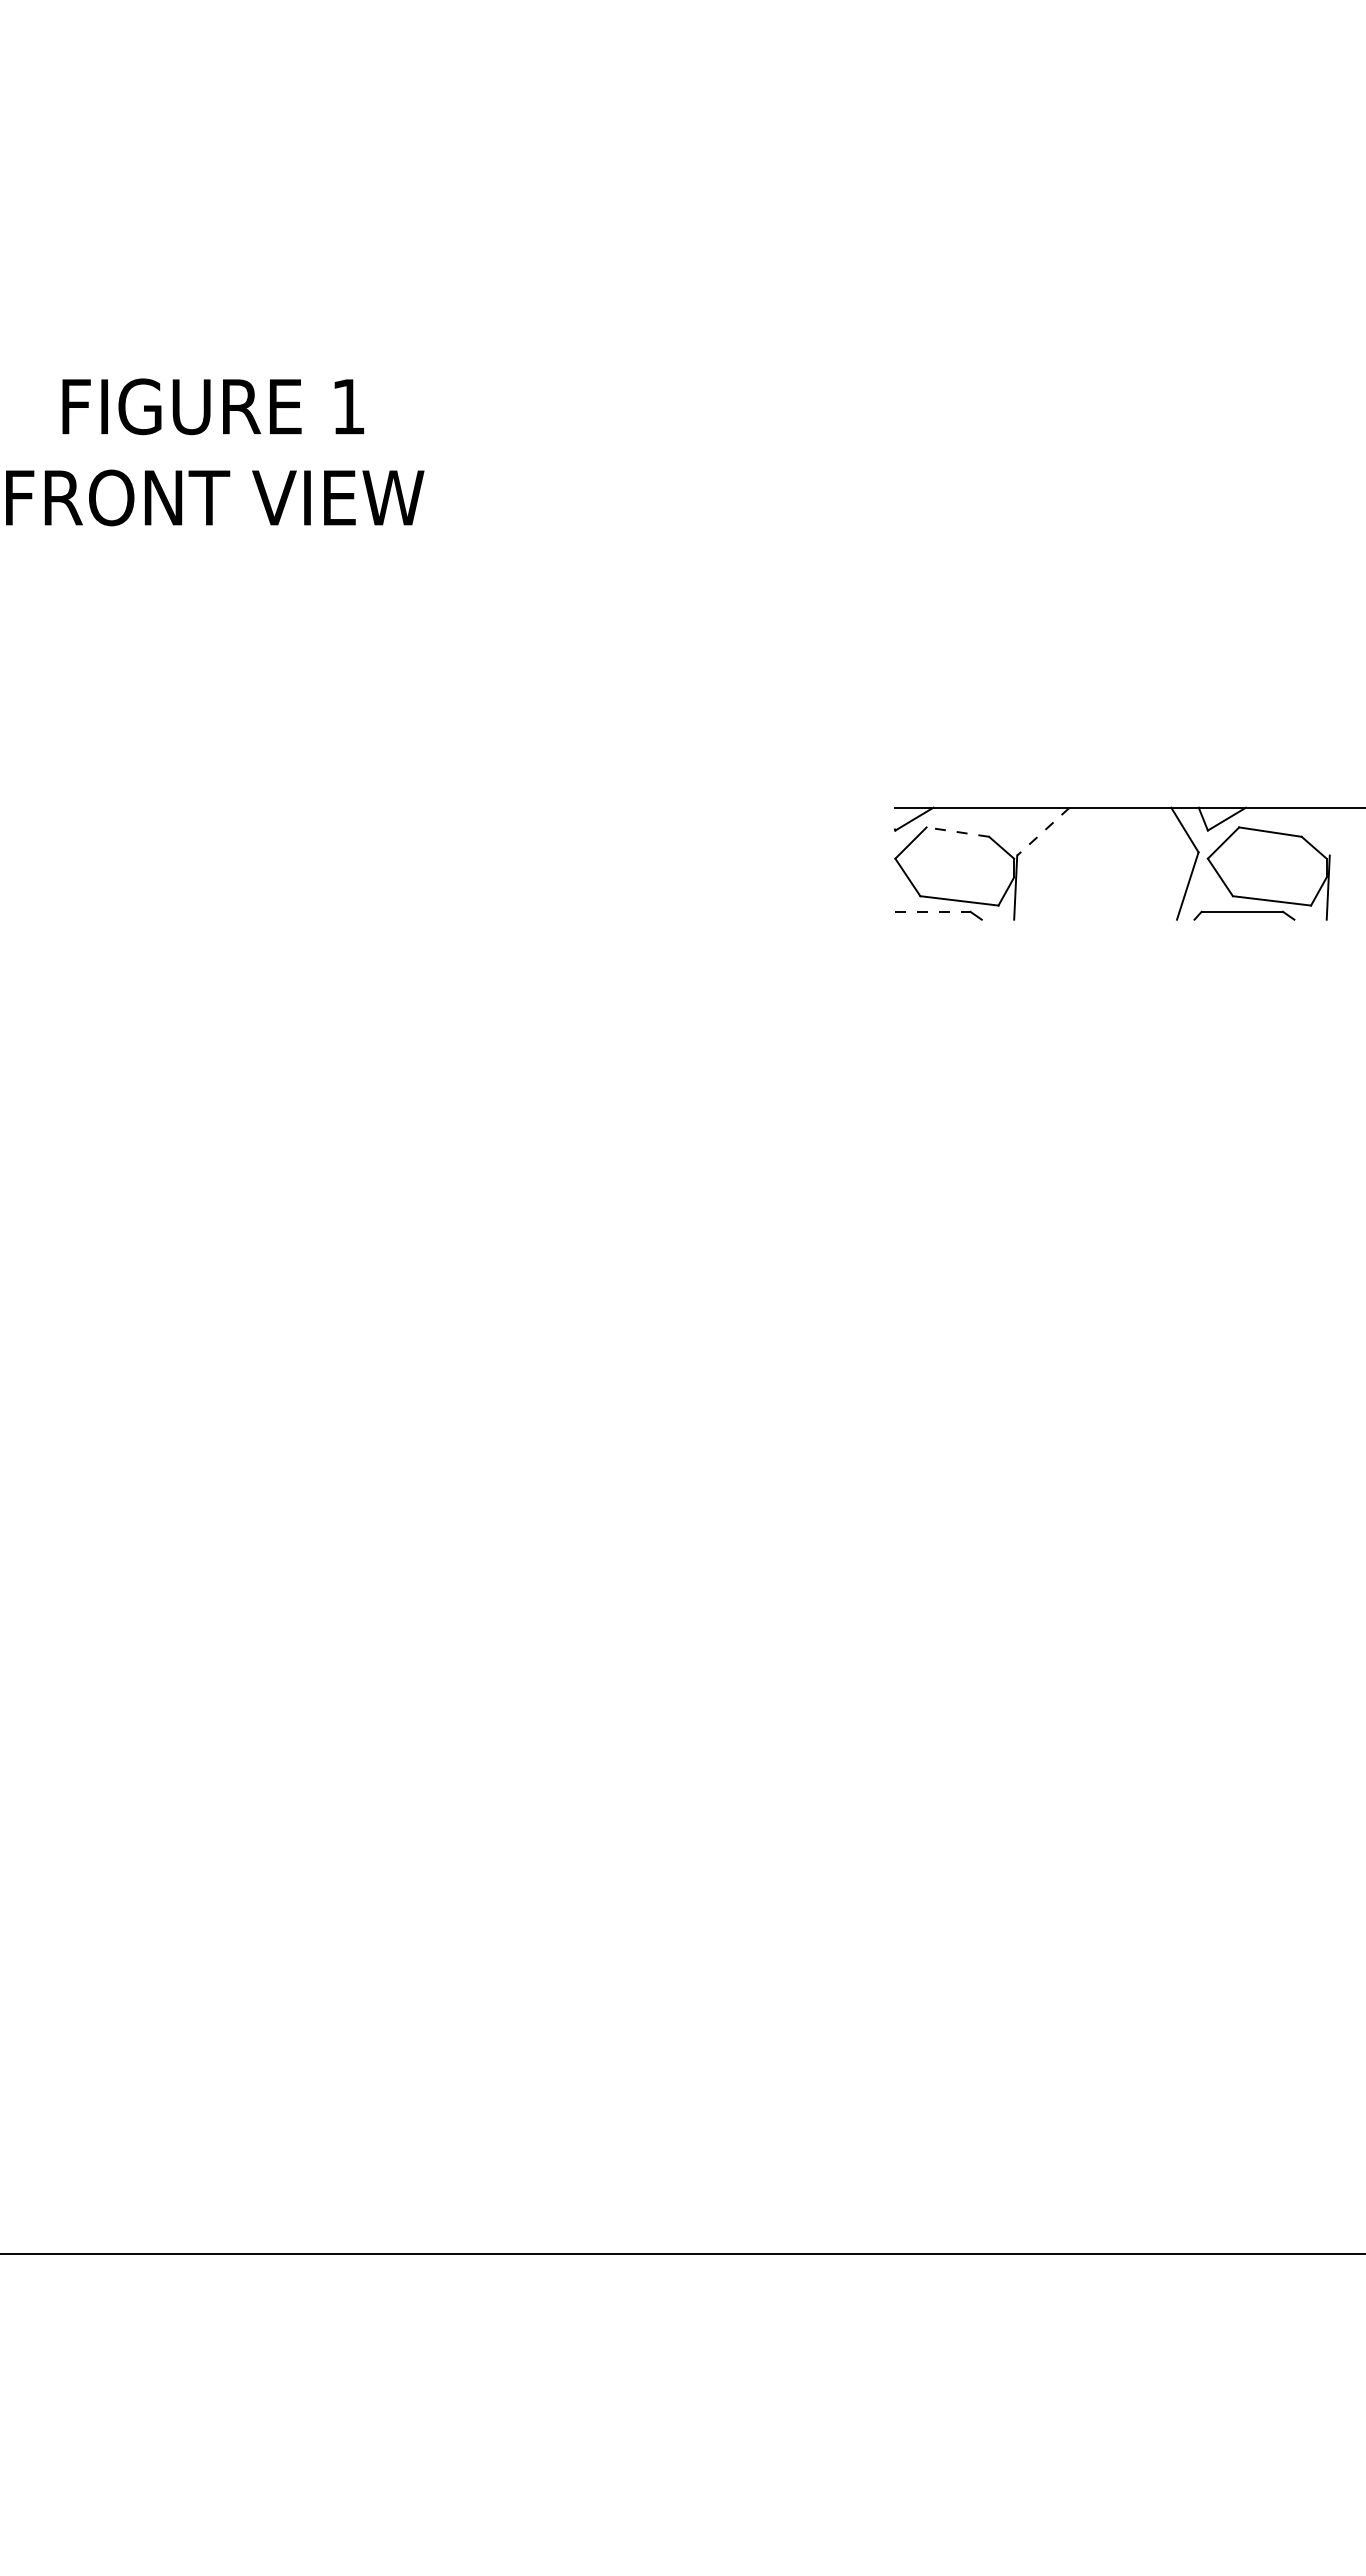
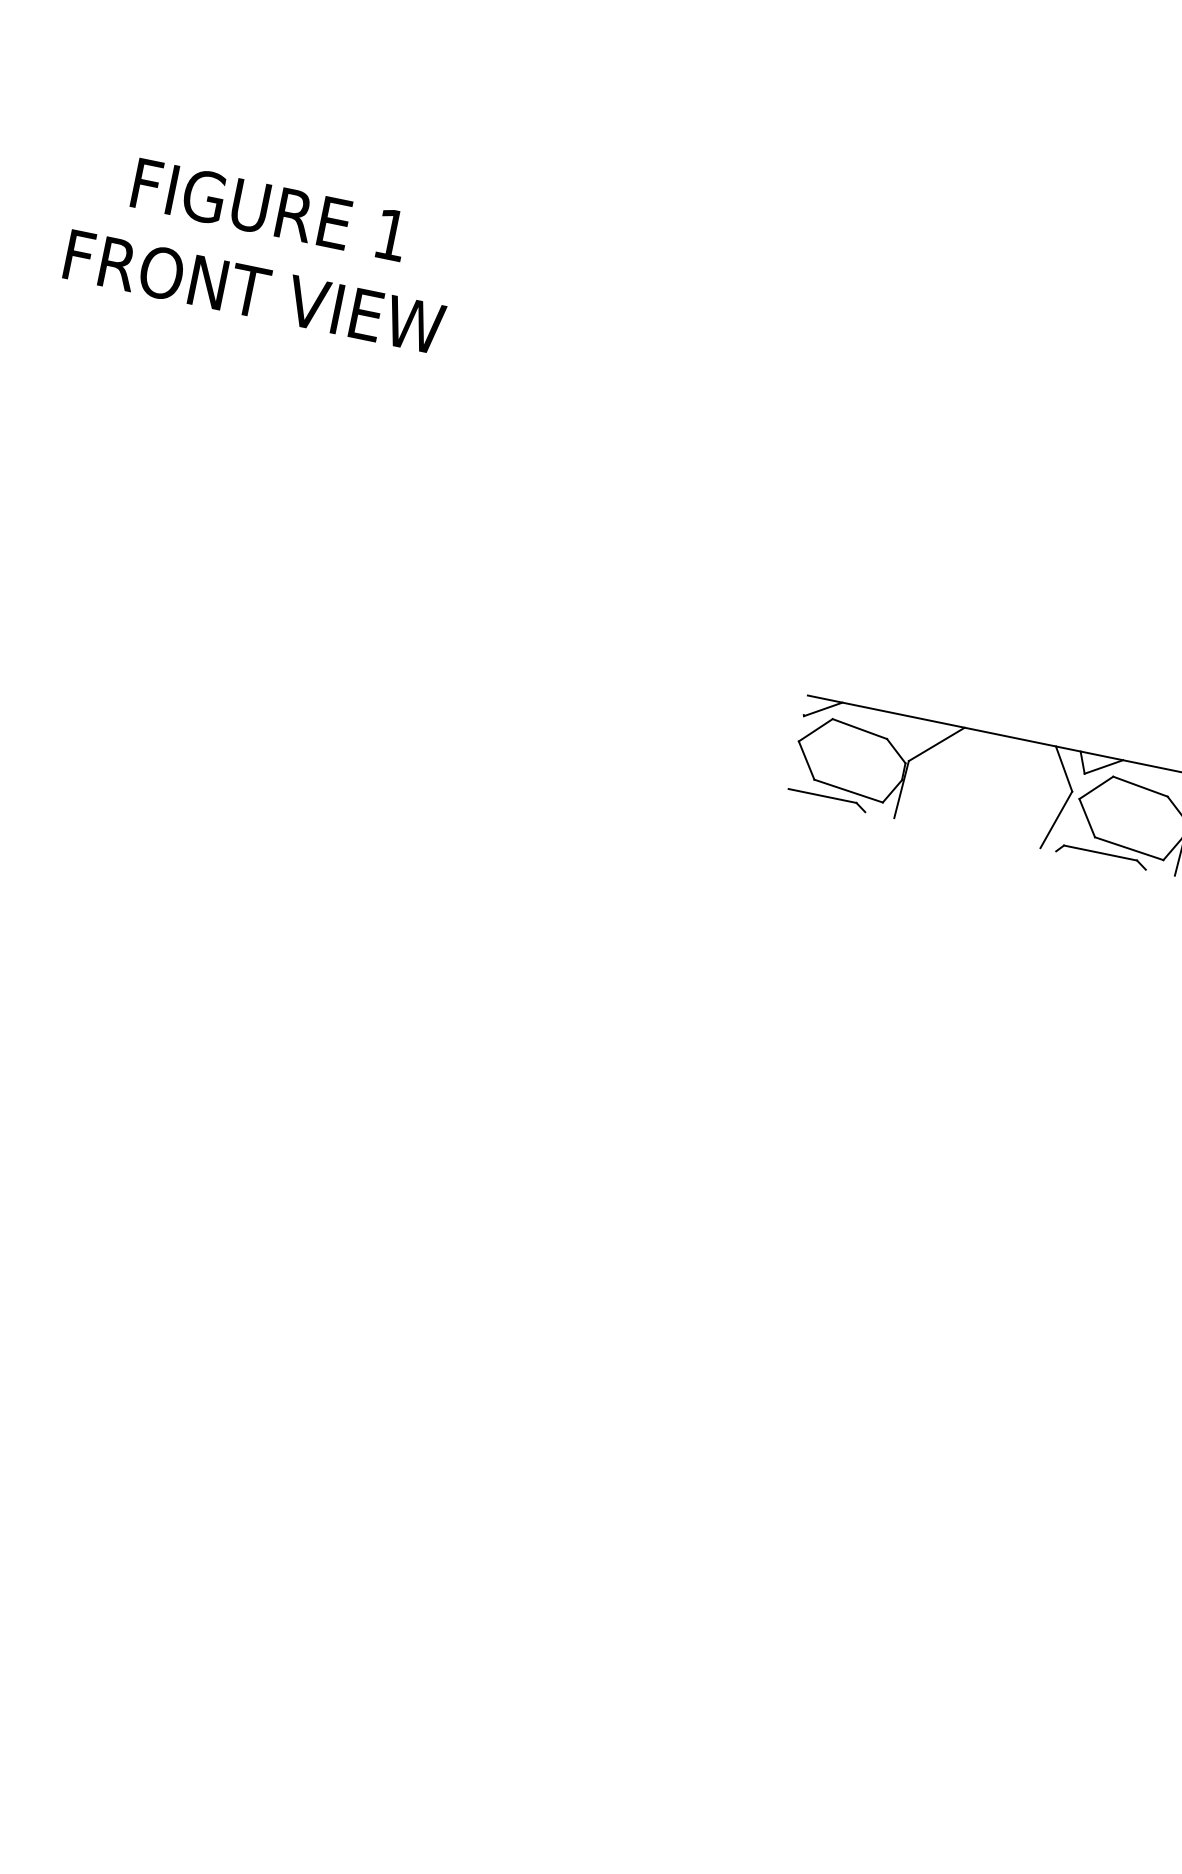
line: (1043, 831) -> (936, 744), dashed -> solid
line: (957, 832) -> (859, 729), dashed -> solid
line: (932, 911) -> (822, 795), dashed -> solid

